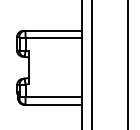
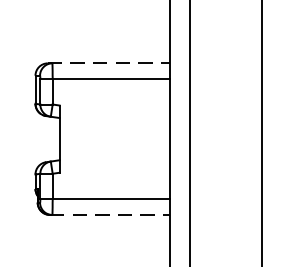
line: (52, 30) -> (108, 62), solid -> dashed
line: (53, 104) -> (110, 214), solid -> dashed

